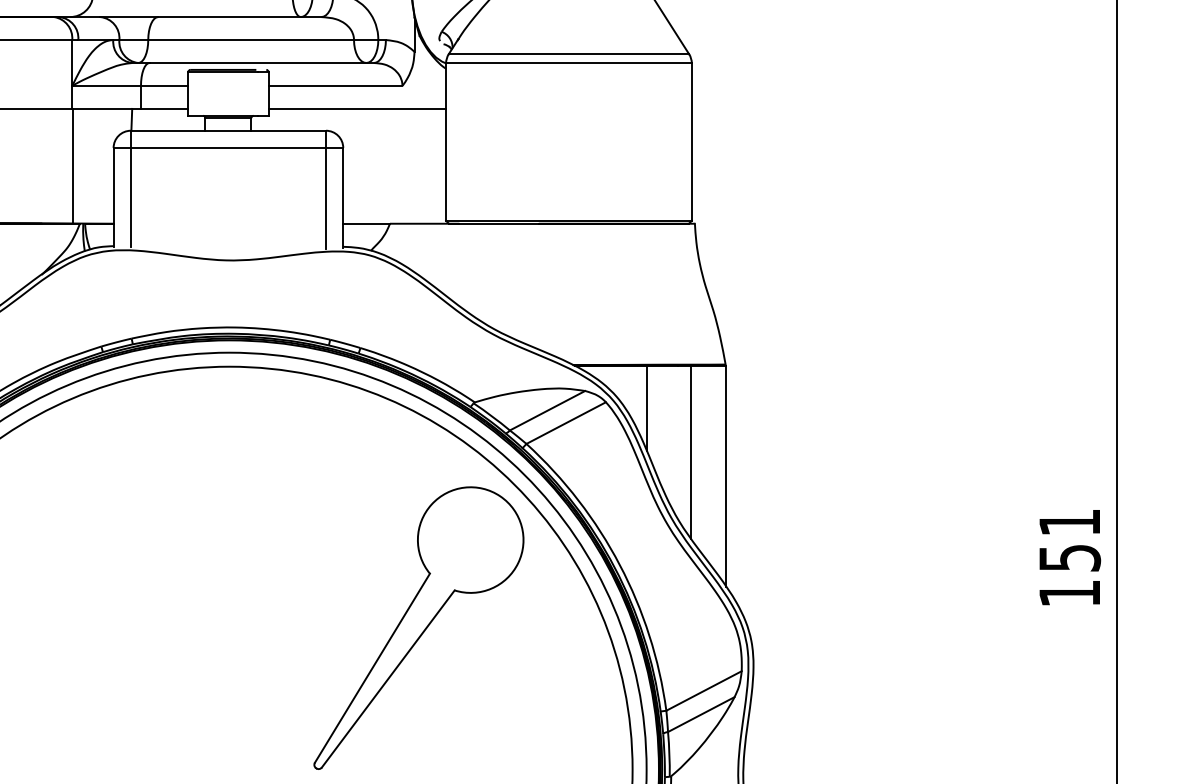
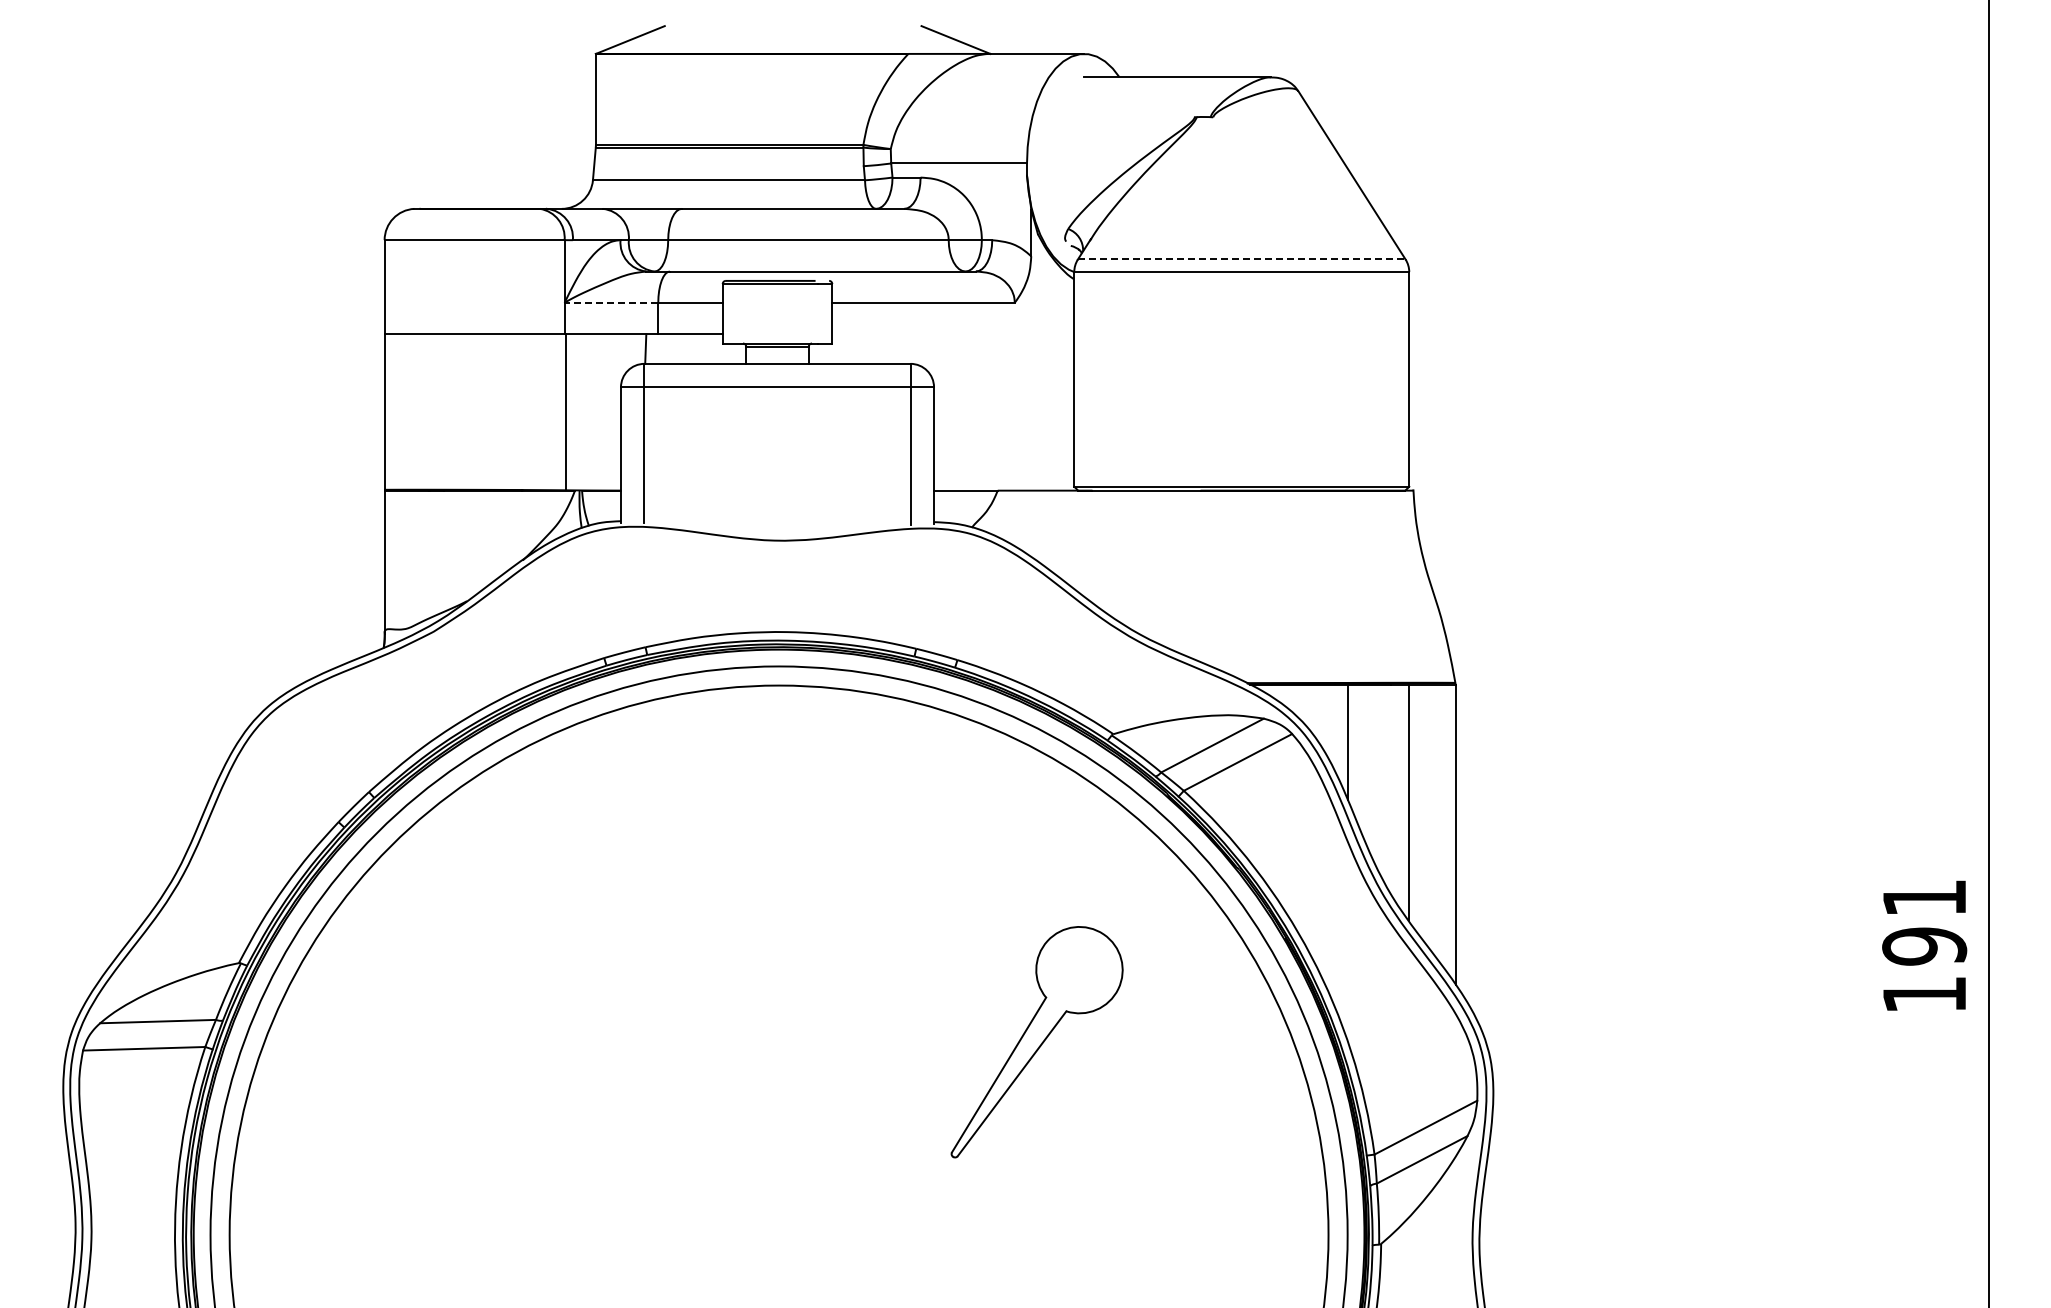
line: (568, 54) -> (1241, 259), solid -> dashed
line: (106, 85) -> (611, 302), solid -> dashed
line: (357, 109) -> (953, 334), removed
text: (1069, 558) -> (1924, 946), 151 -> 191
part: (418, 628) -> (1036, 1042), size x0.6

